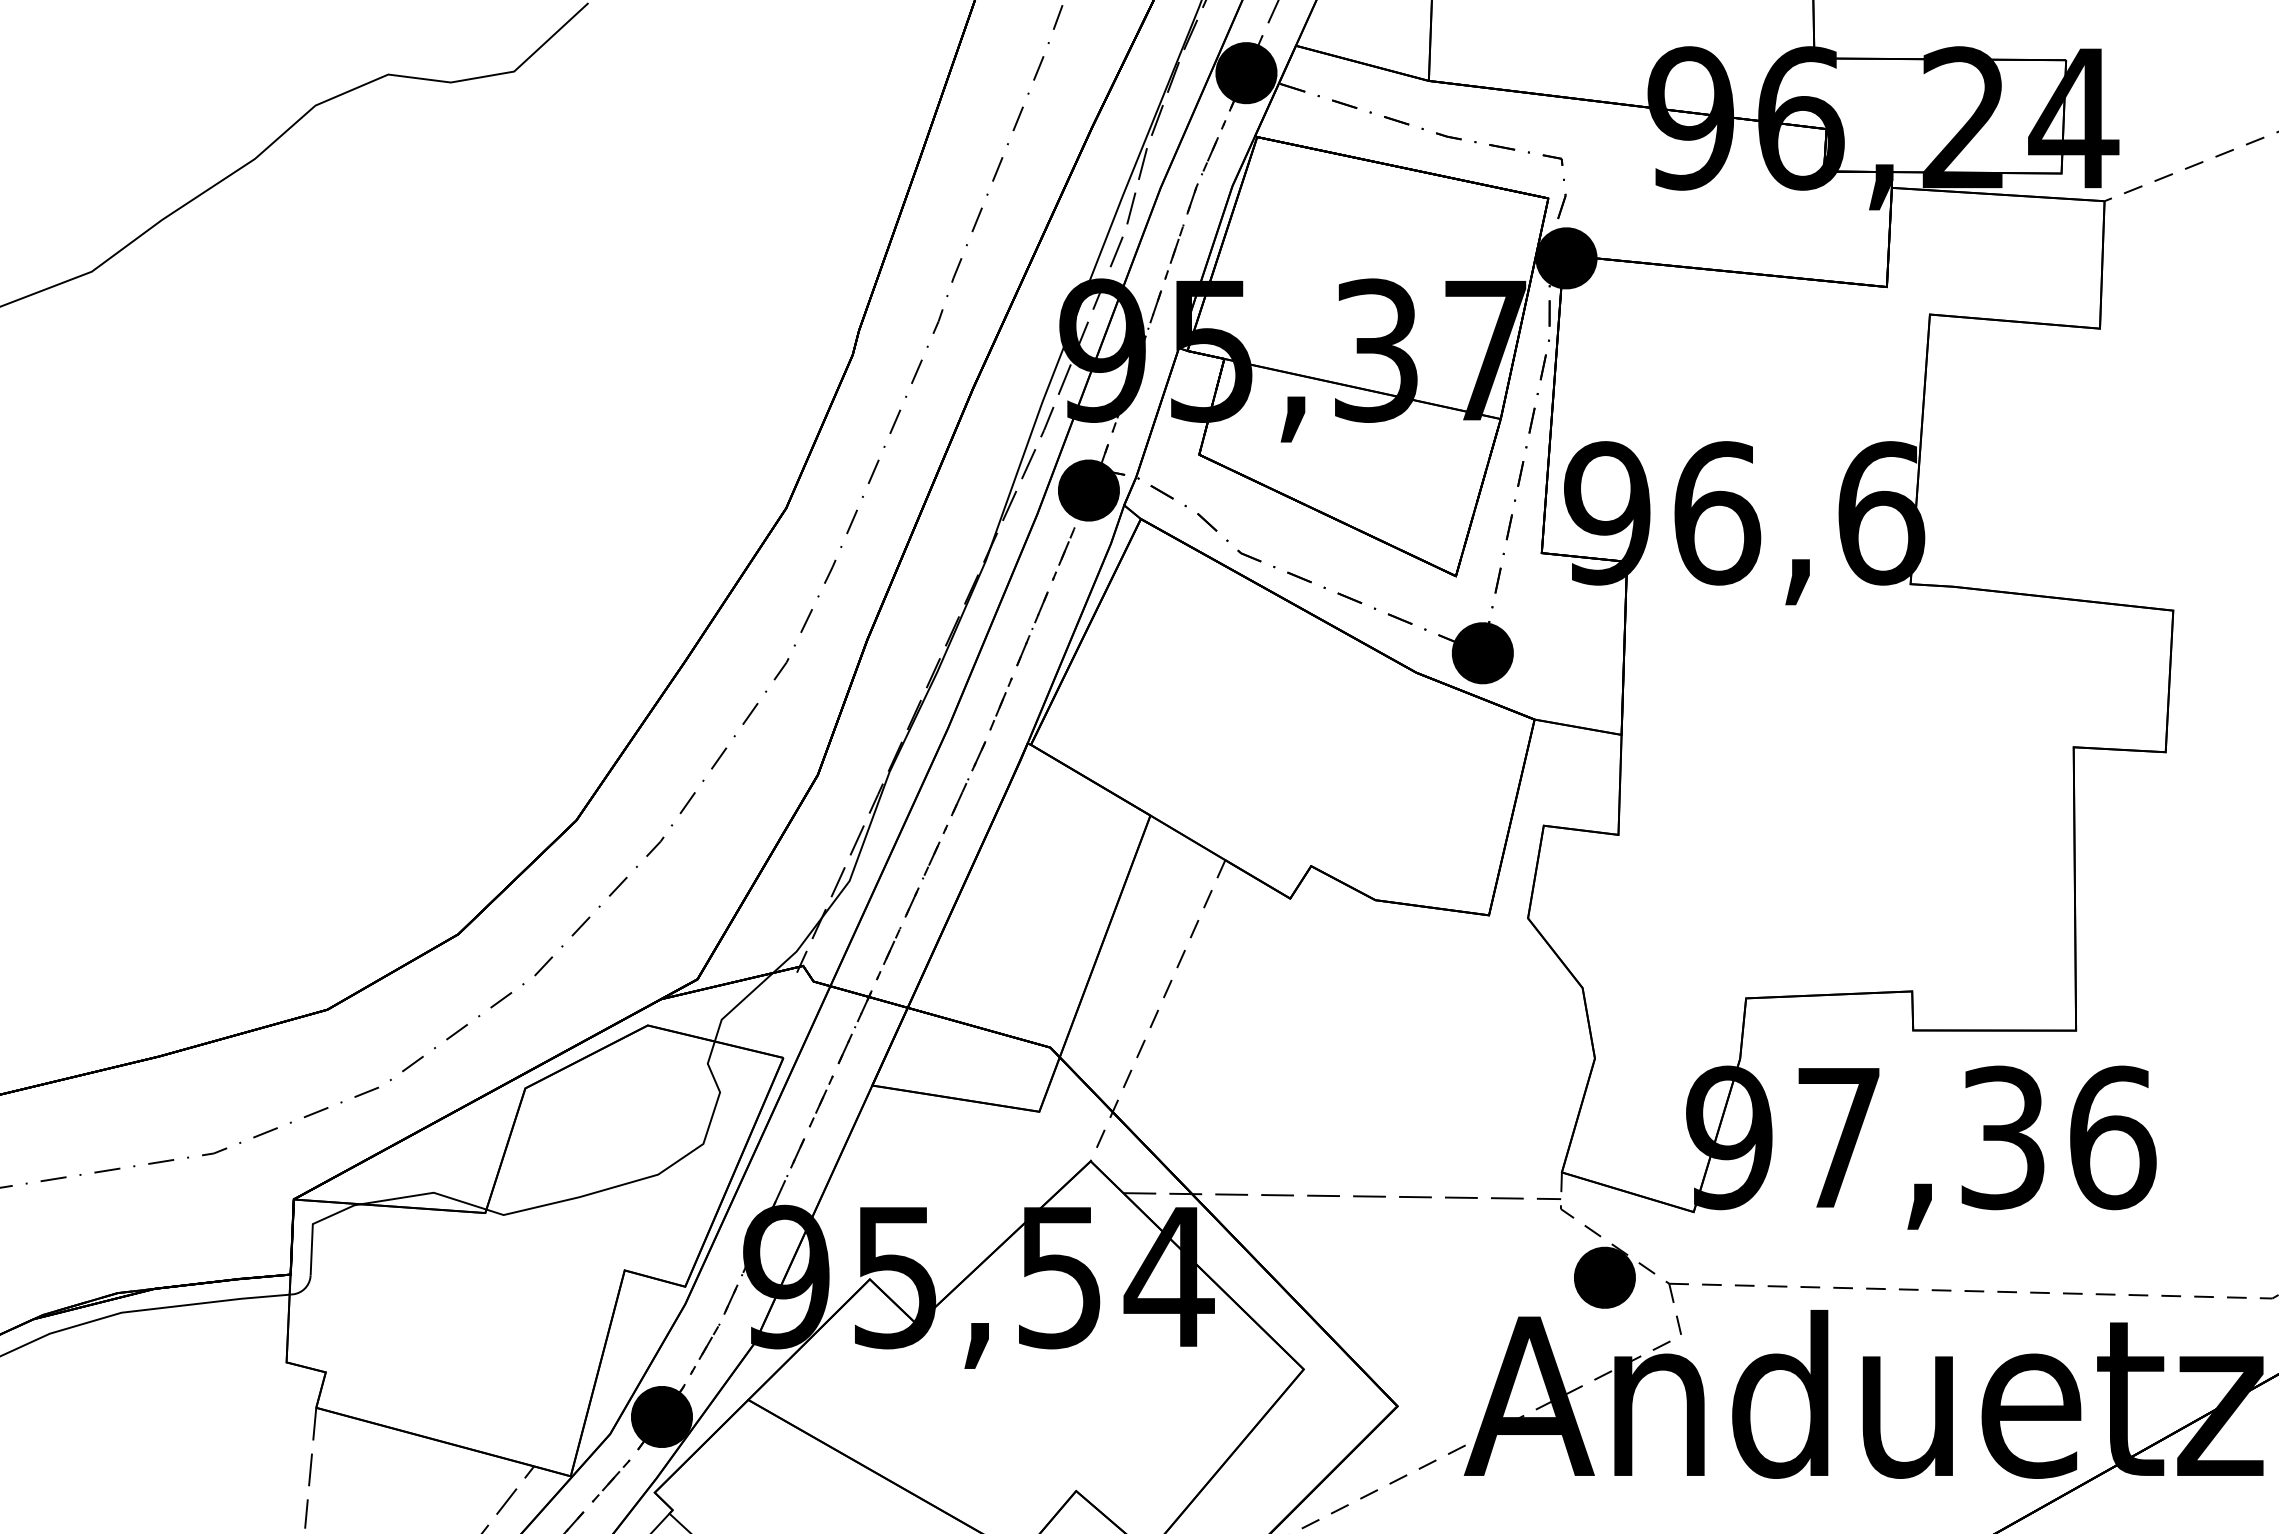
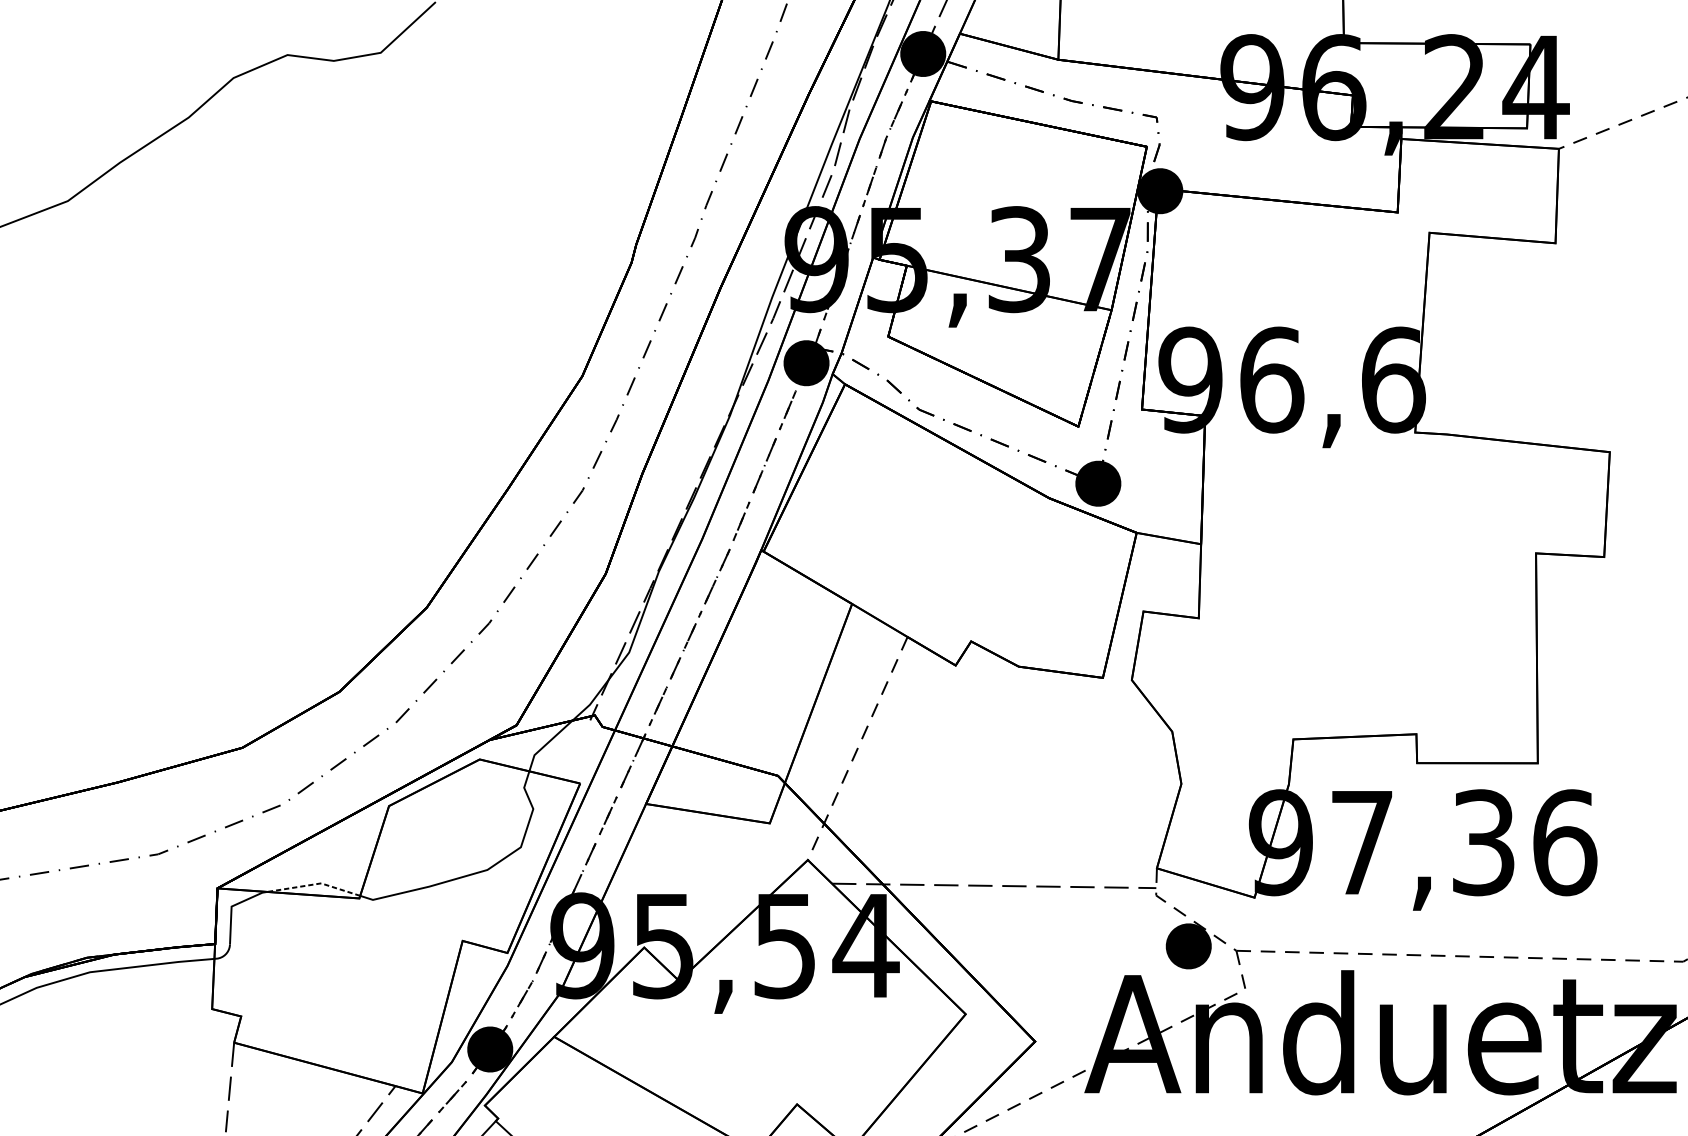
line: (424, 1194) -> (314, 884), solid -> dashed

